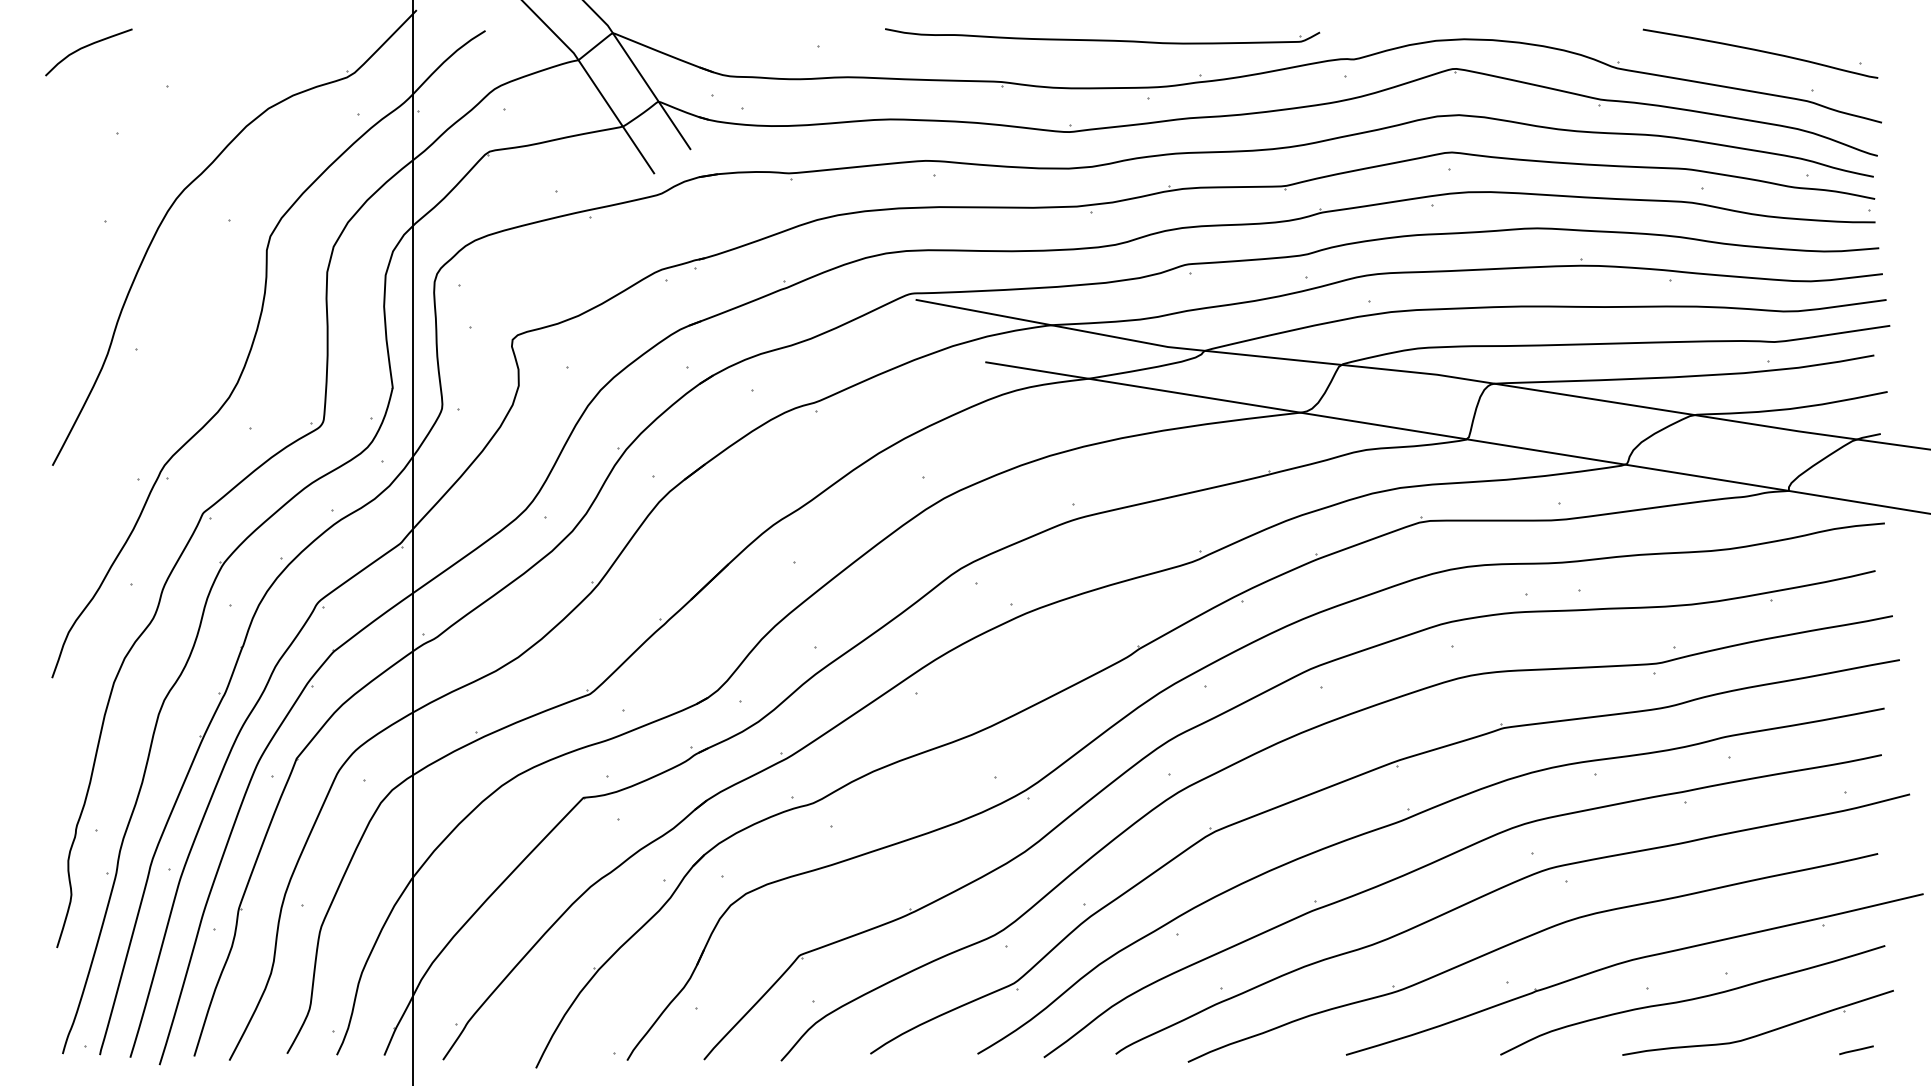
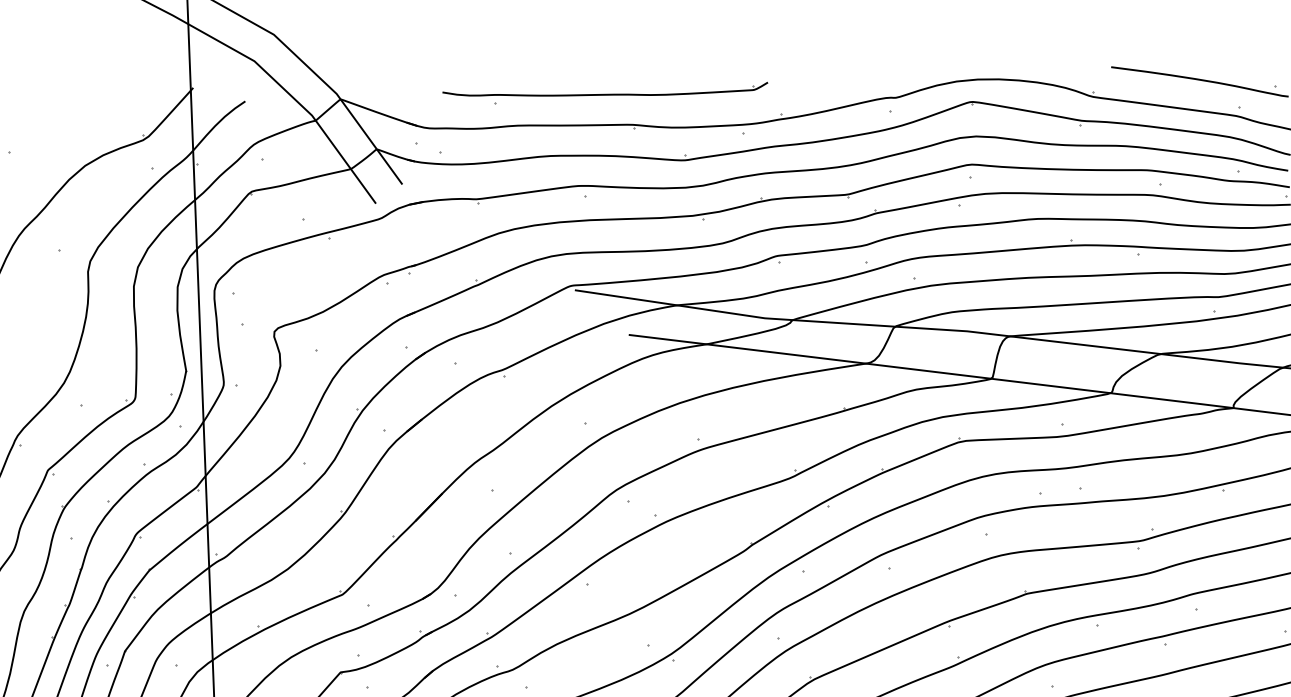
part: (1102, 36) -> (605, 91), moved

